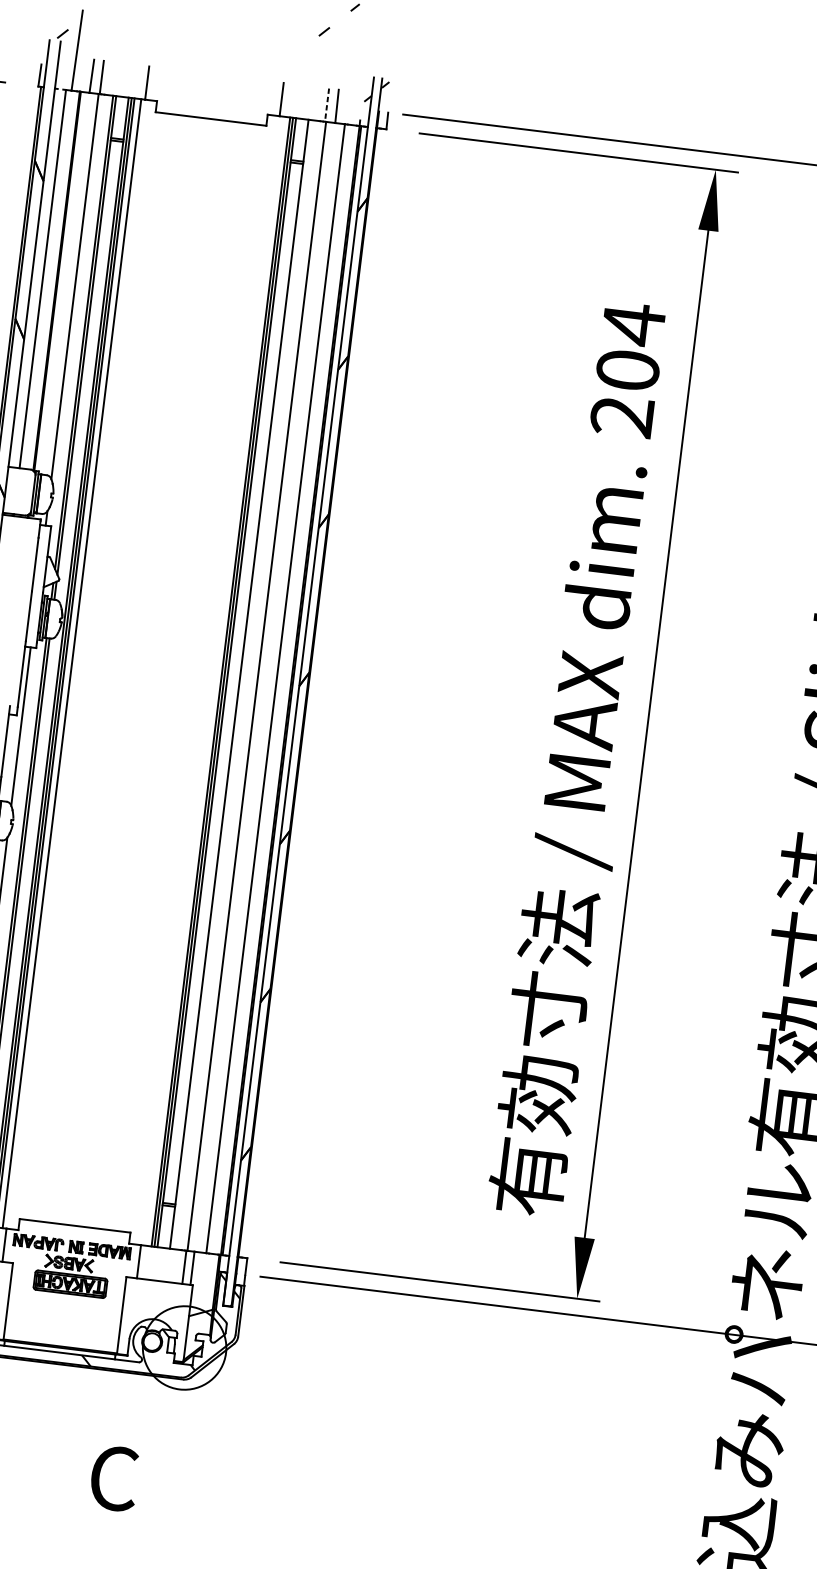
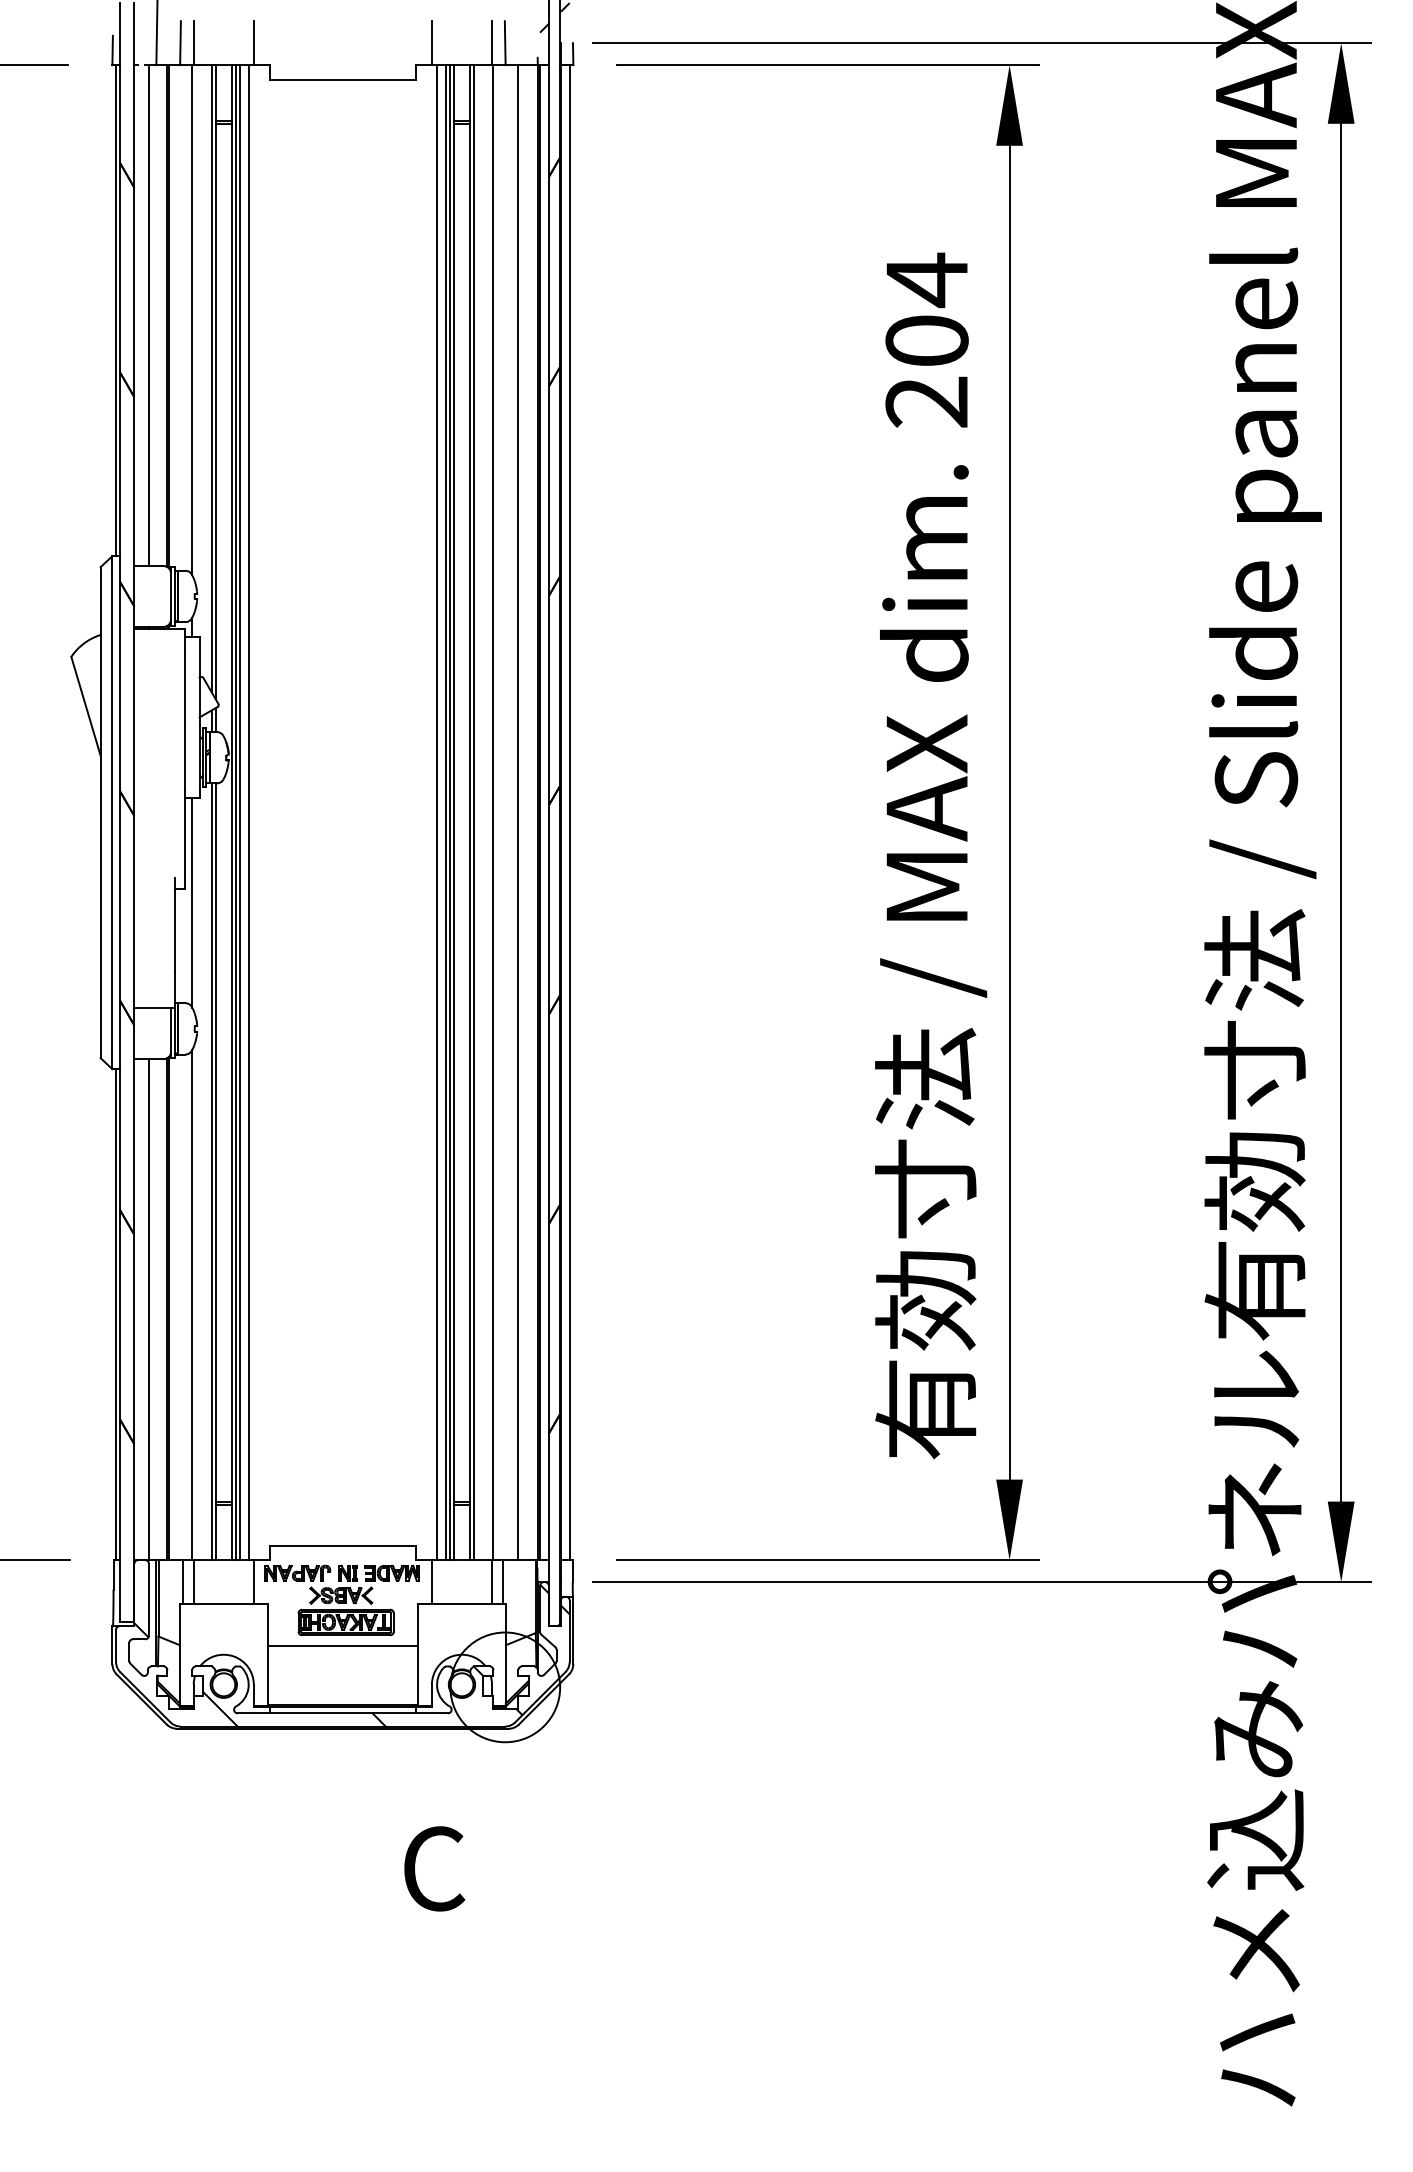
line: (327, 105) -> (492, 43), dashed -> solid
line: (214, 681) -> (437, 812), added
line: (242, 684) -> (474, 812), added
line: (314, 693) -> (569, 812), added
line: (65, 1302) -> (342, 1646), added

